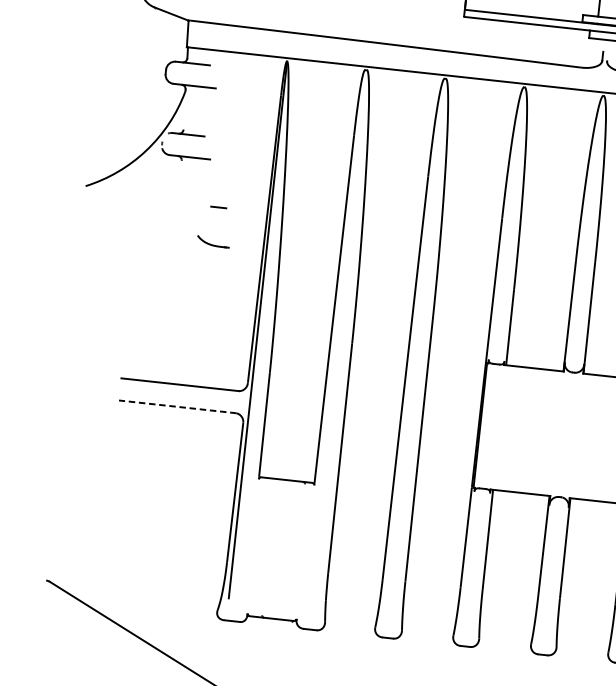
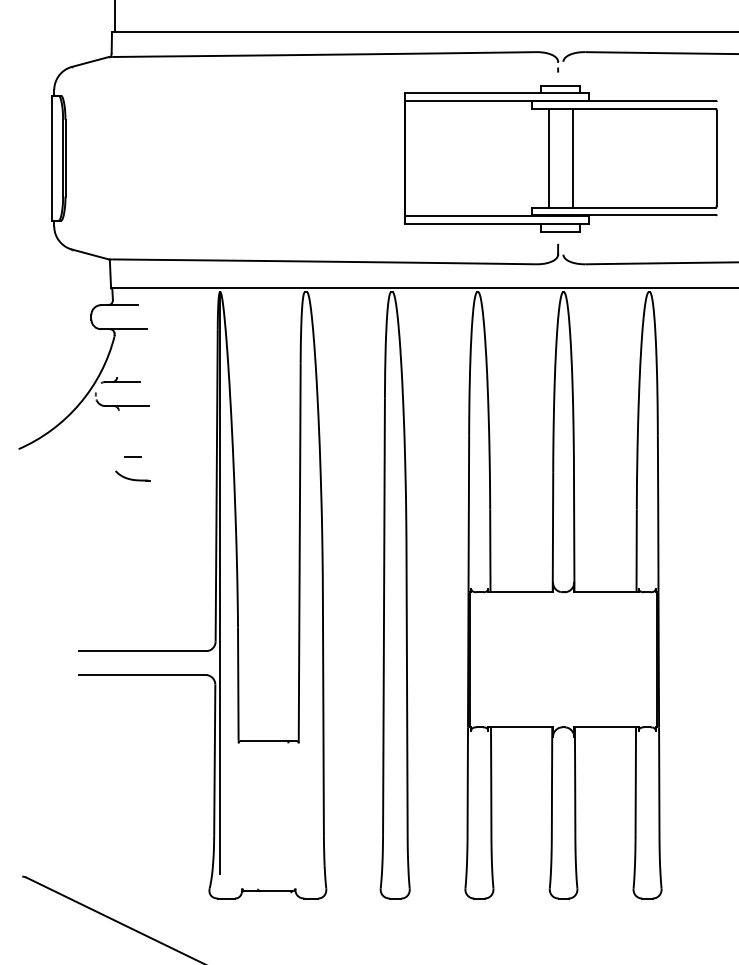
line: (218, 207) -> (132, 456), moved
part: (212, 241) -> (132, 475), moved
line: (177, 407) -> (143, 675), dashed -> solid

